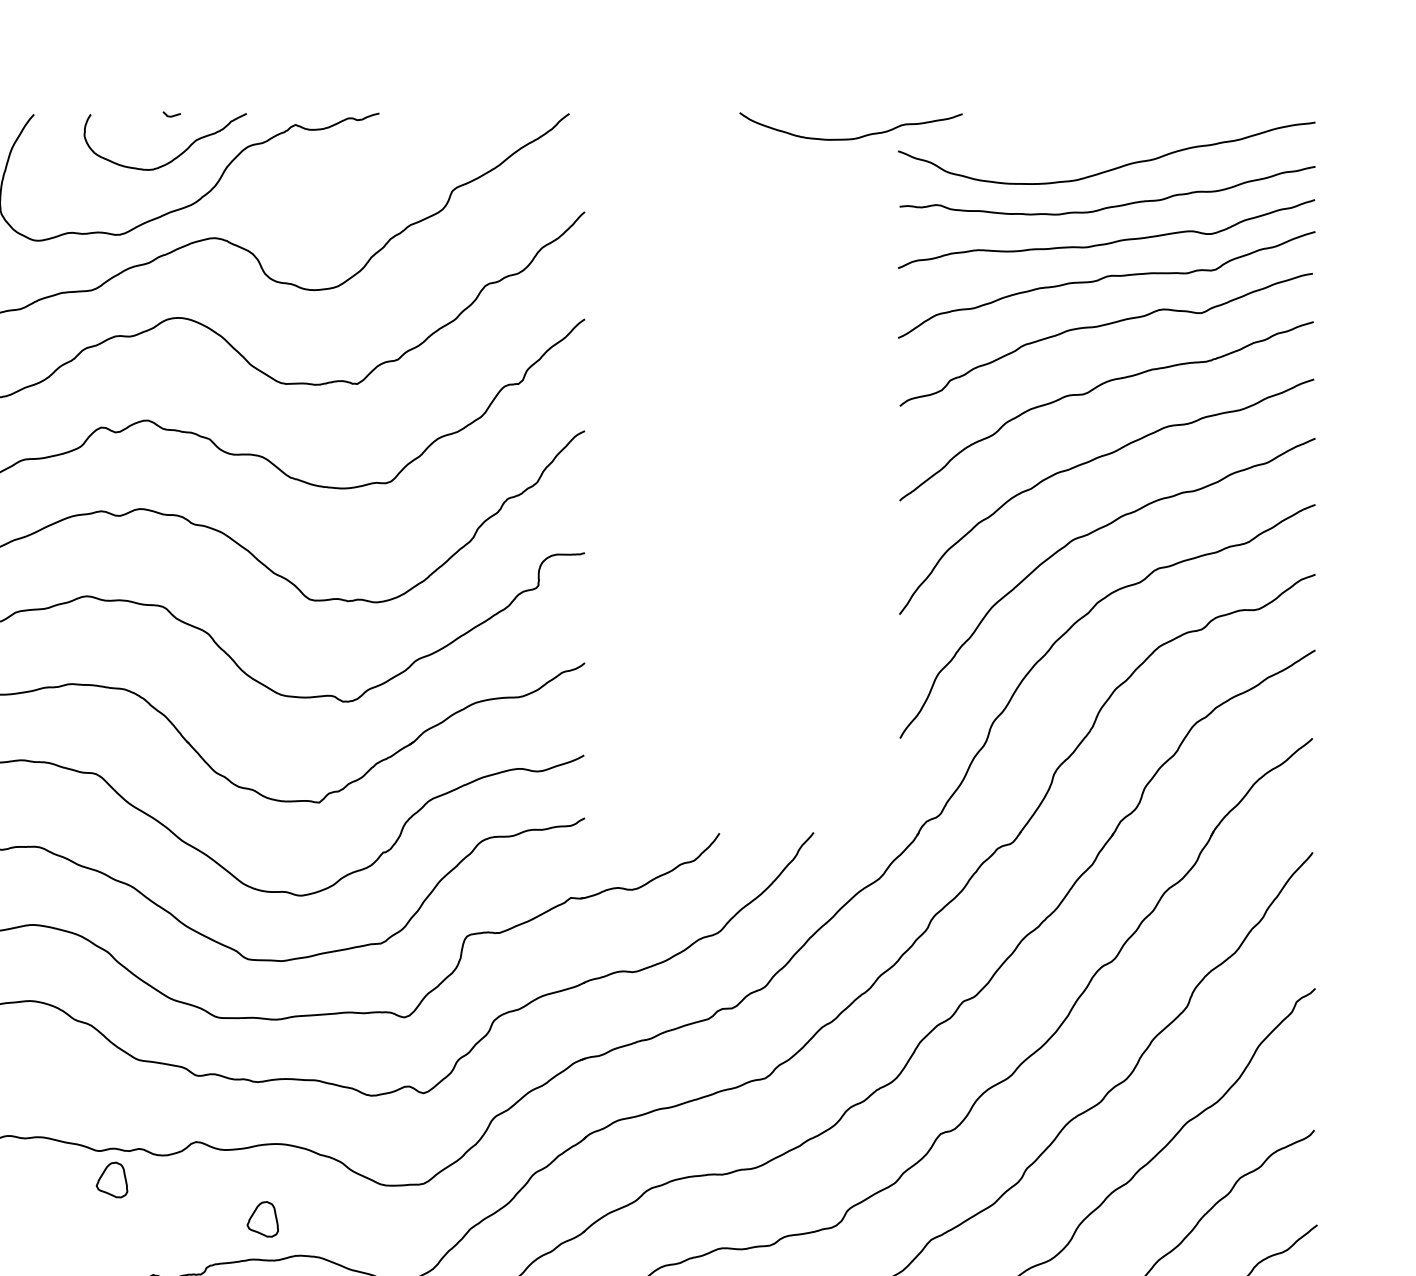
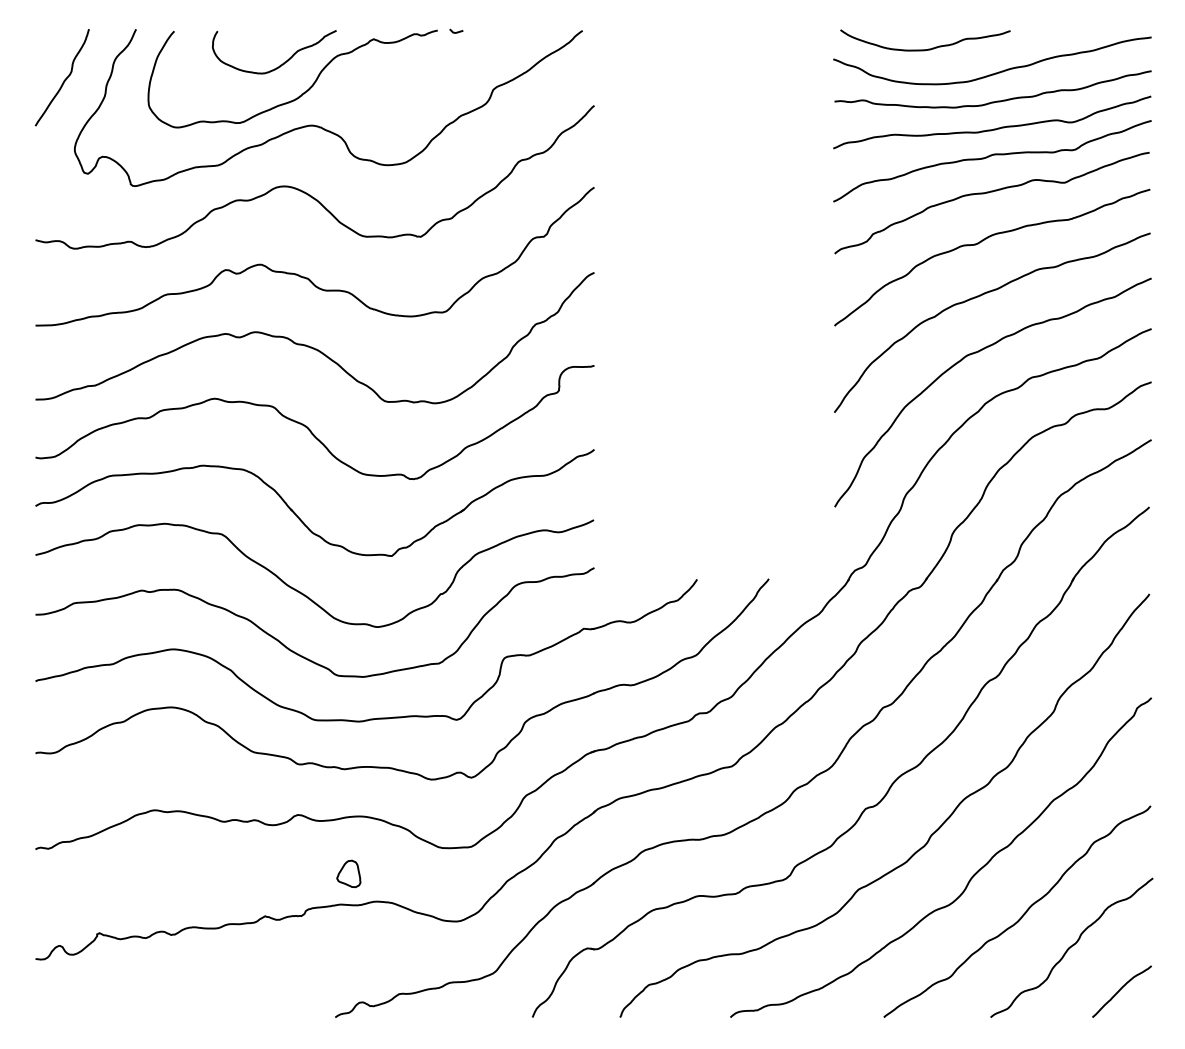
curve: (171, 114) -> (456, 31), moved
curve: (855, 137) -> (928, 48), moved
part: (111, 1179) -> (233, 843), removed

